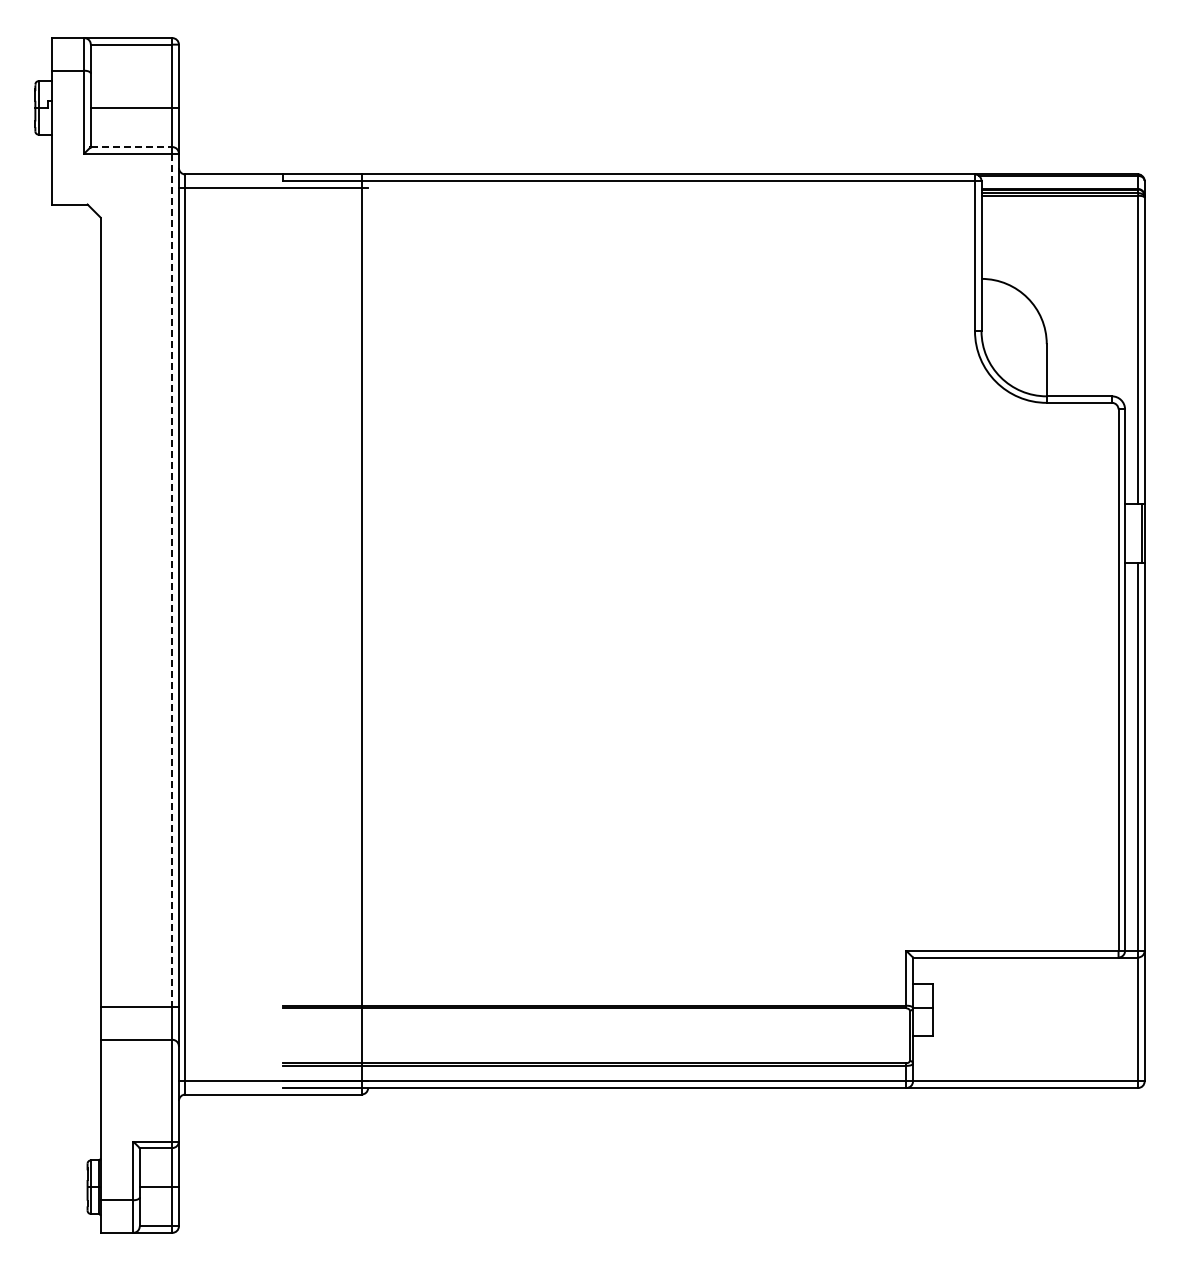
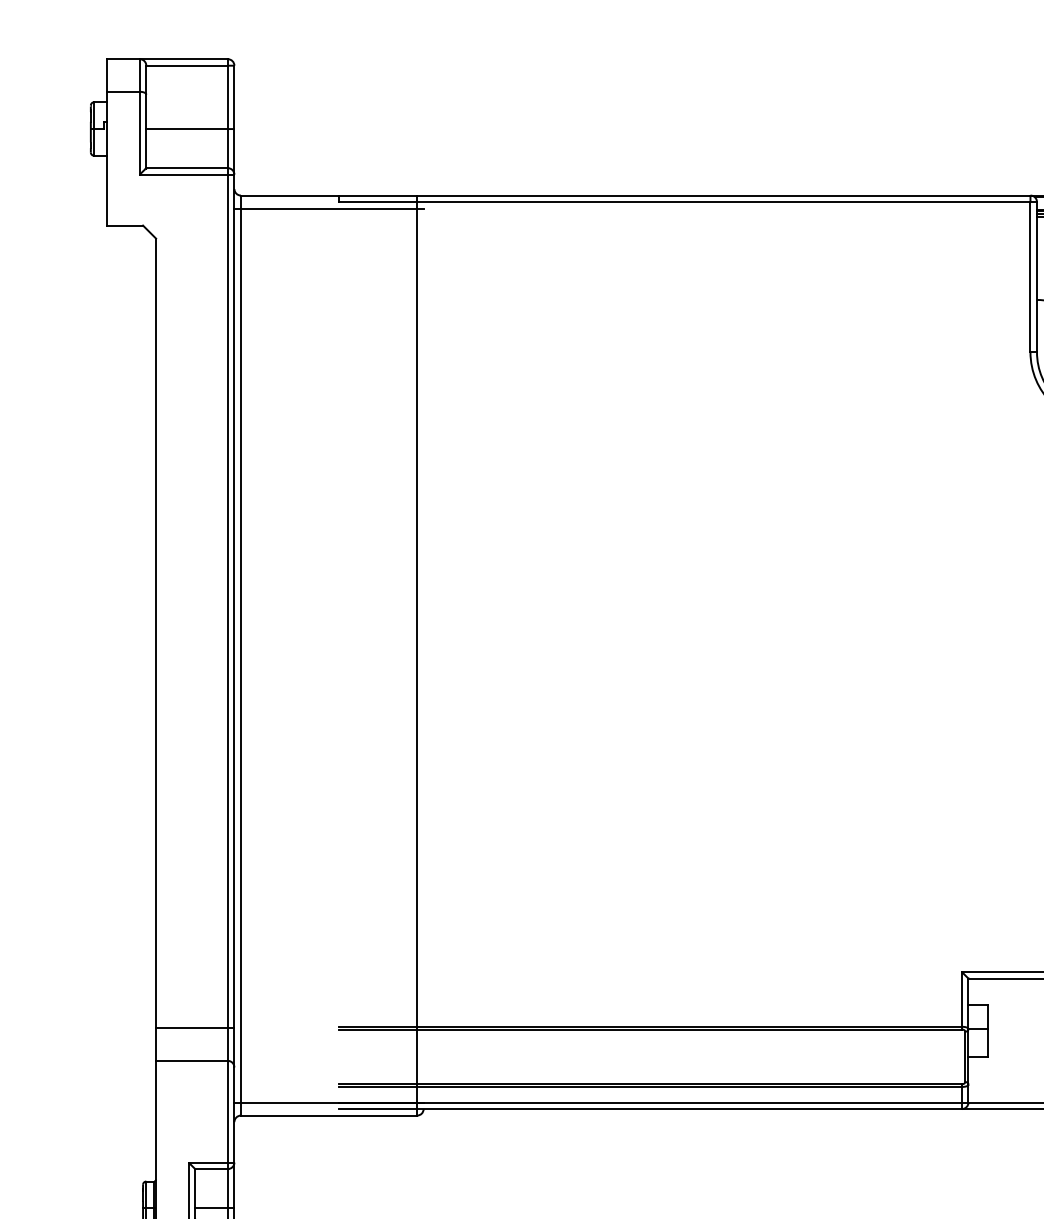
line: (131, 147) -> (186, 168), dashed -> solid
line: (172, 580) -> (227, 601), dashed -> solid

